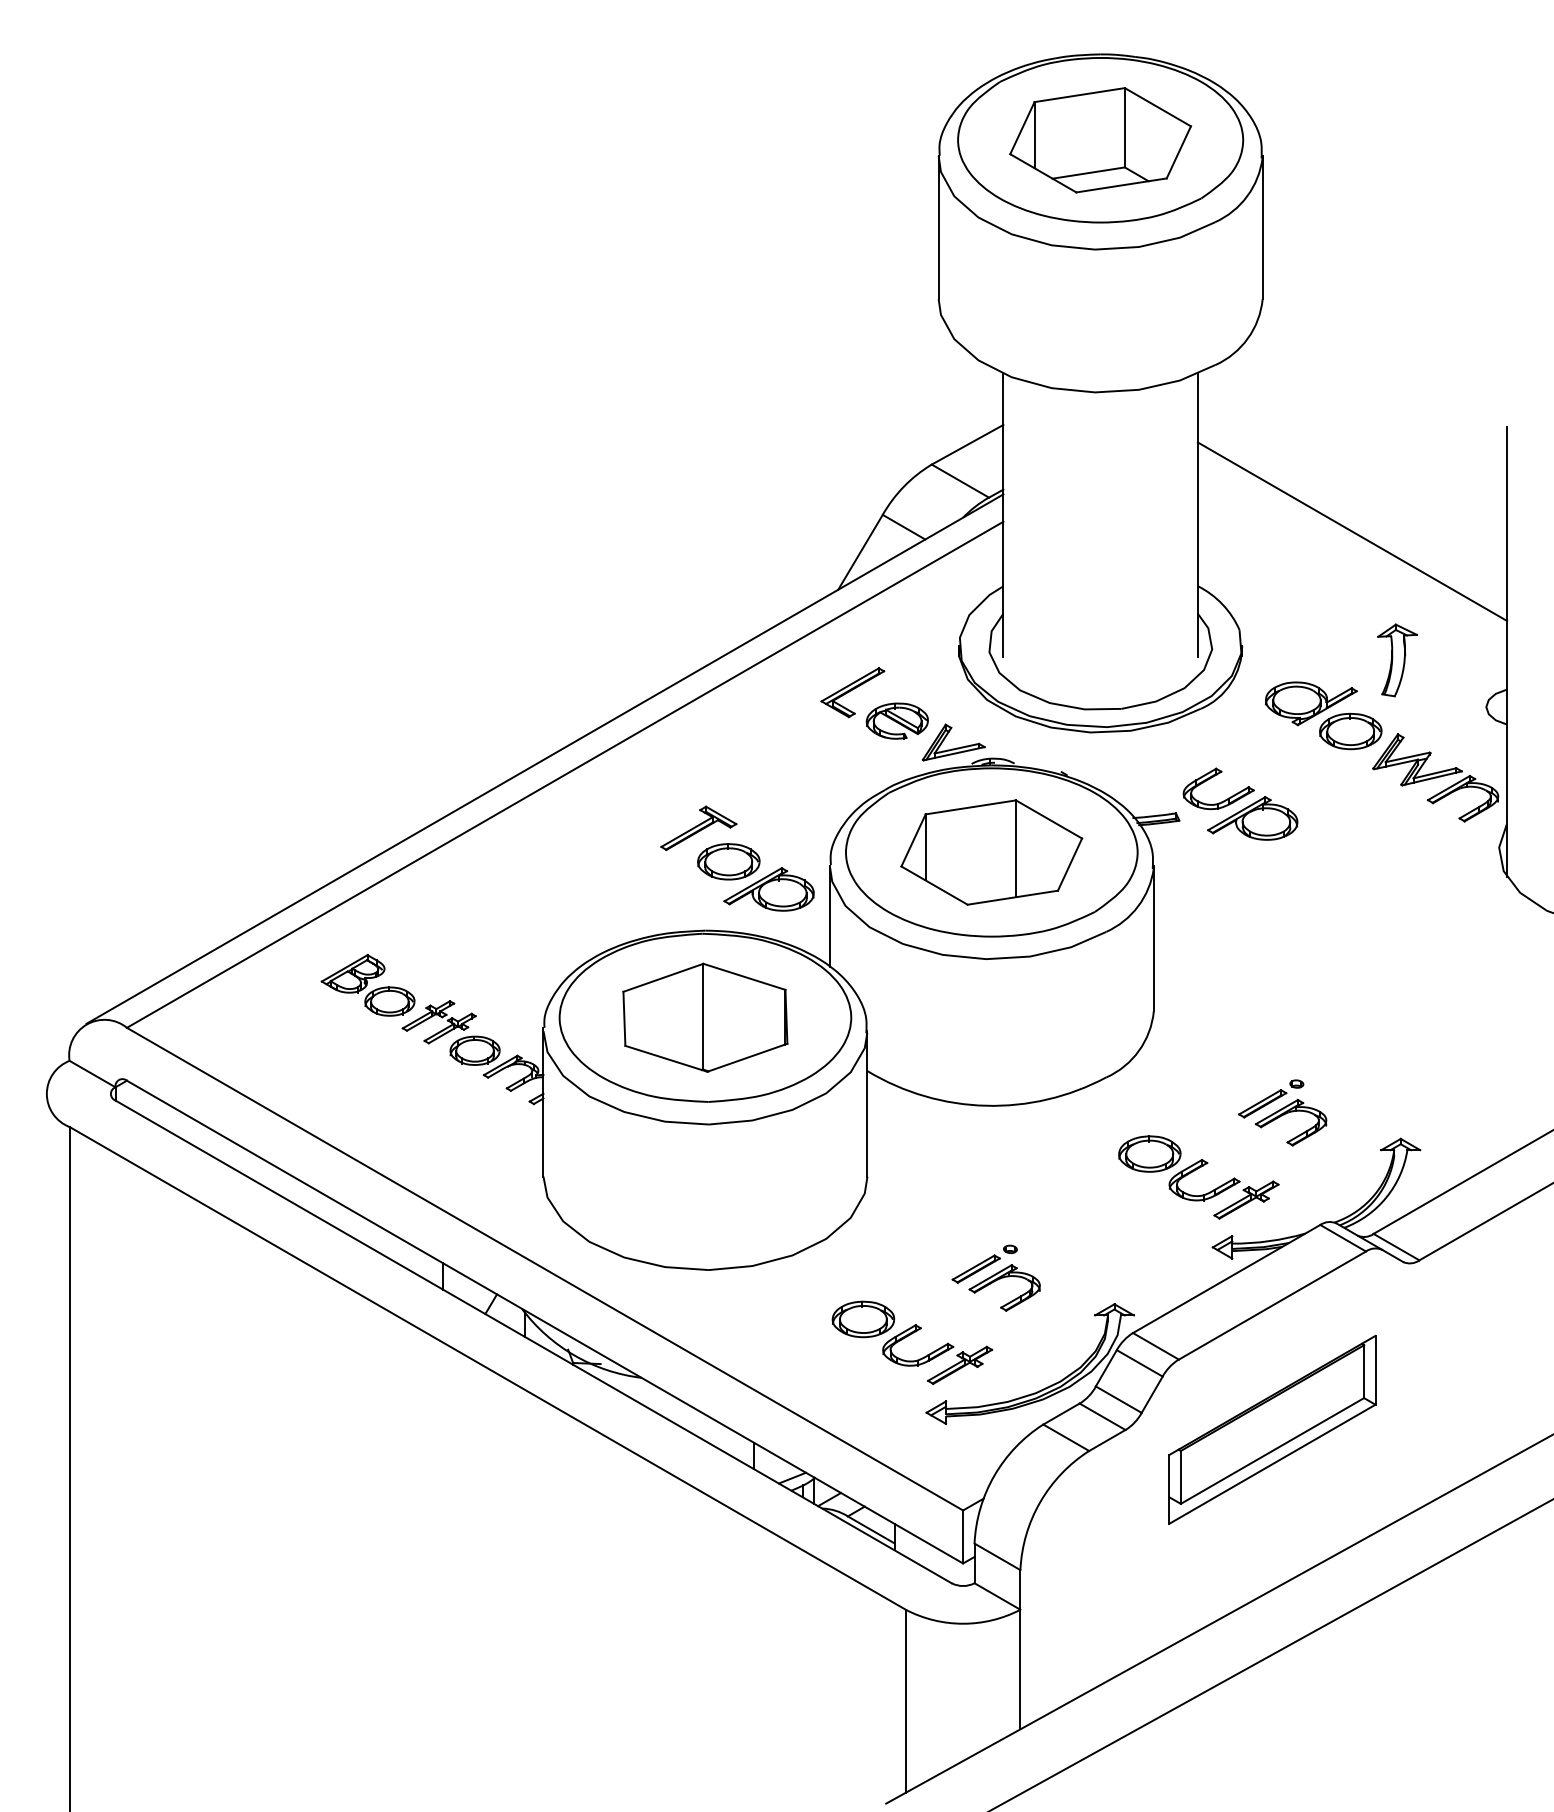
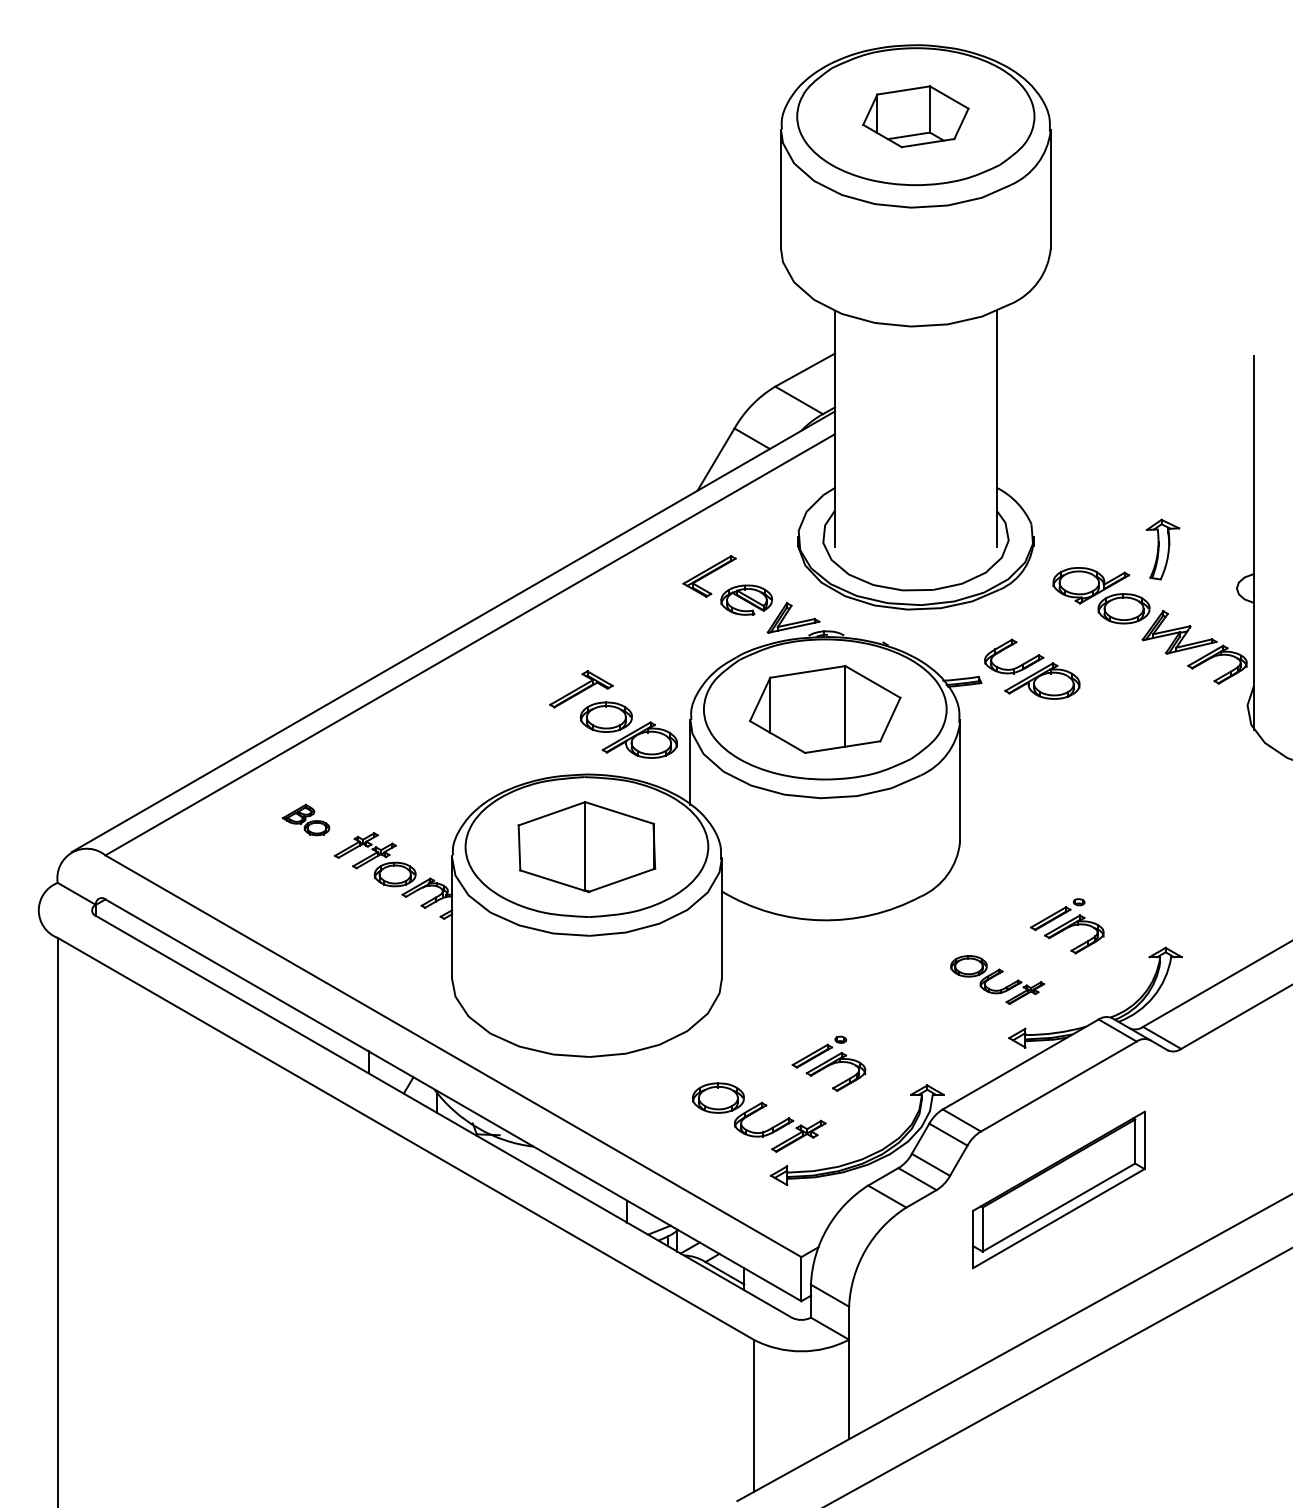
part: (1100, 140) -> (915, 116), size x0.7
line: (1352, 531) -> (1125, 442), removed
part: (367, 984) -> (305, 819), size x0.6
part: (1198, 1176) -> (997, 979), size x0.7

